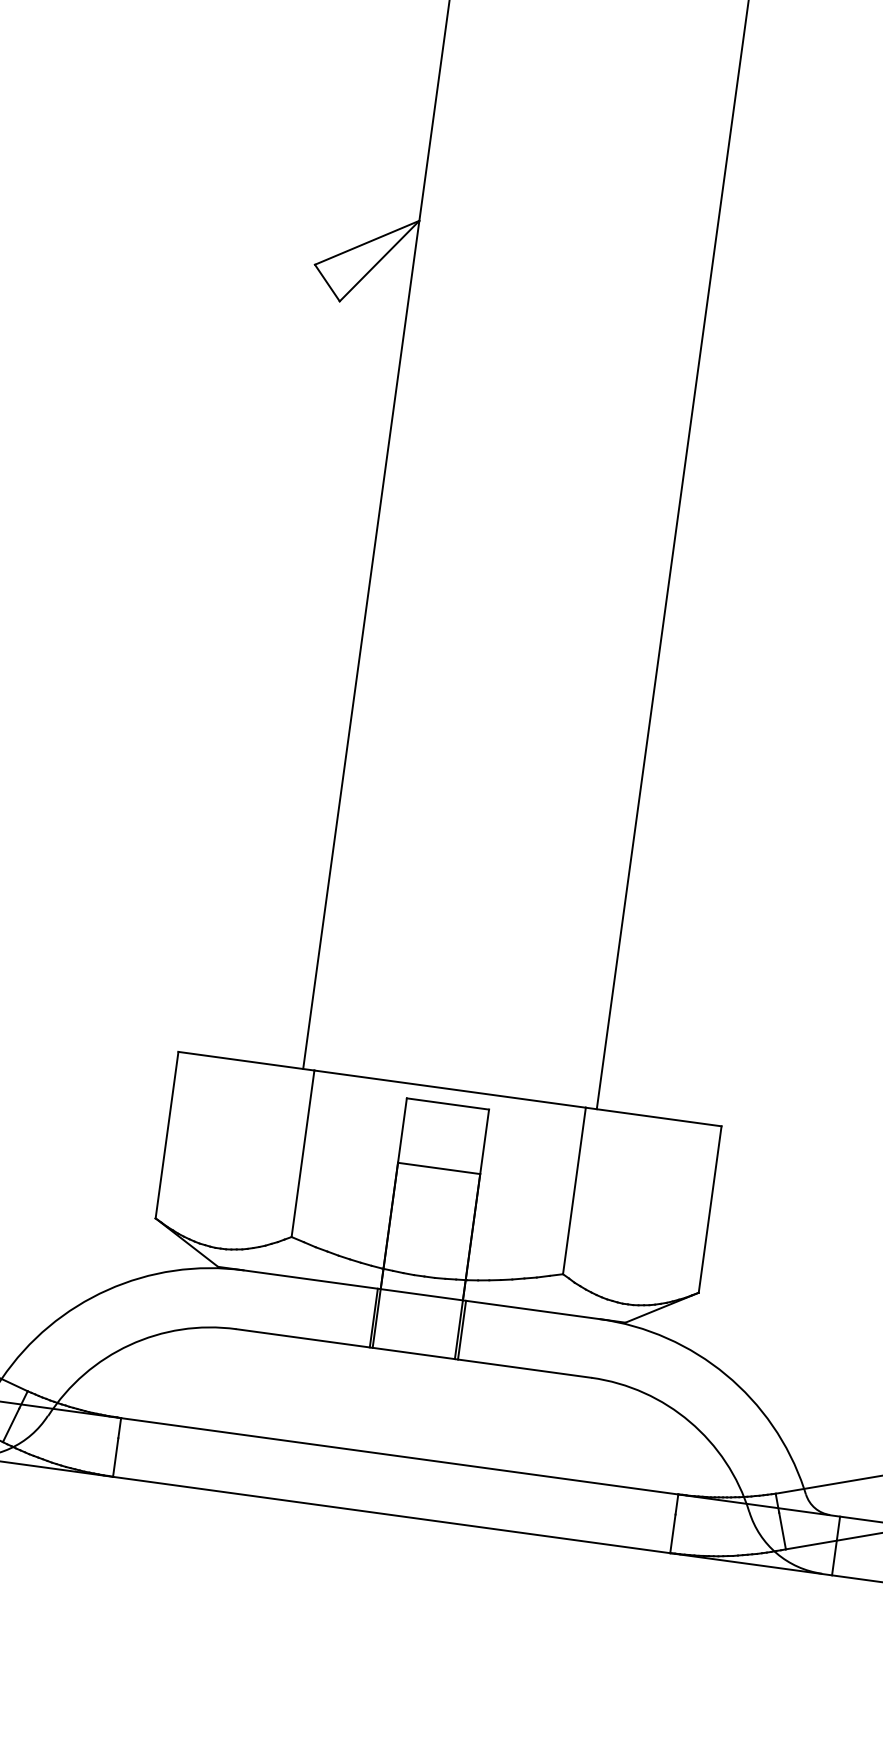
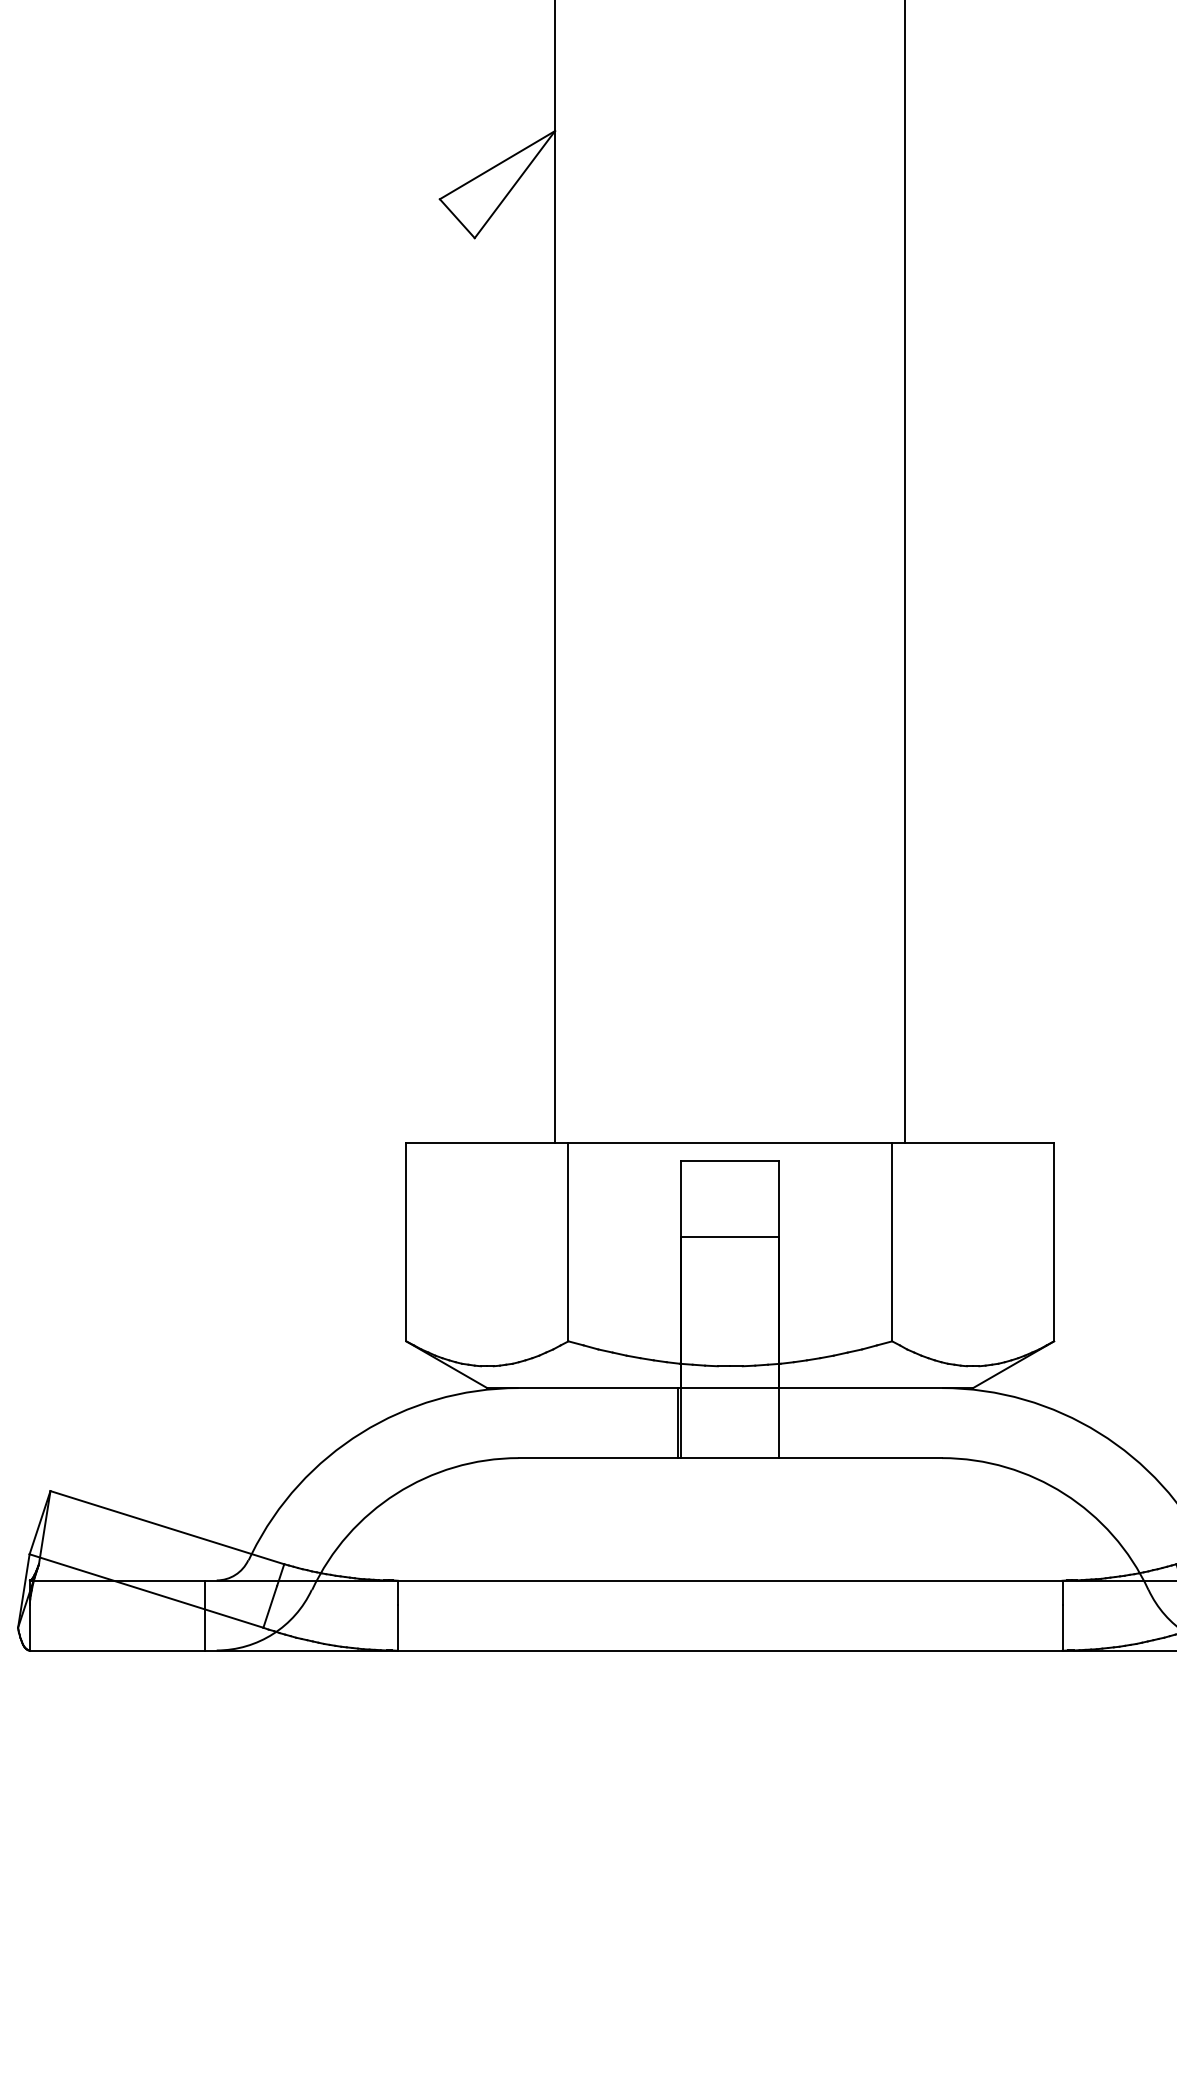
line: (461, 1330) -> (782, 1423), removed

